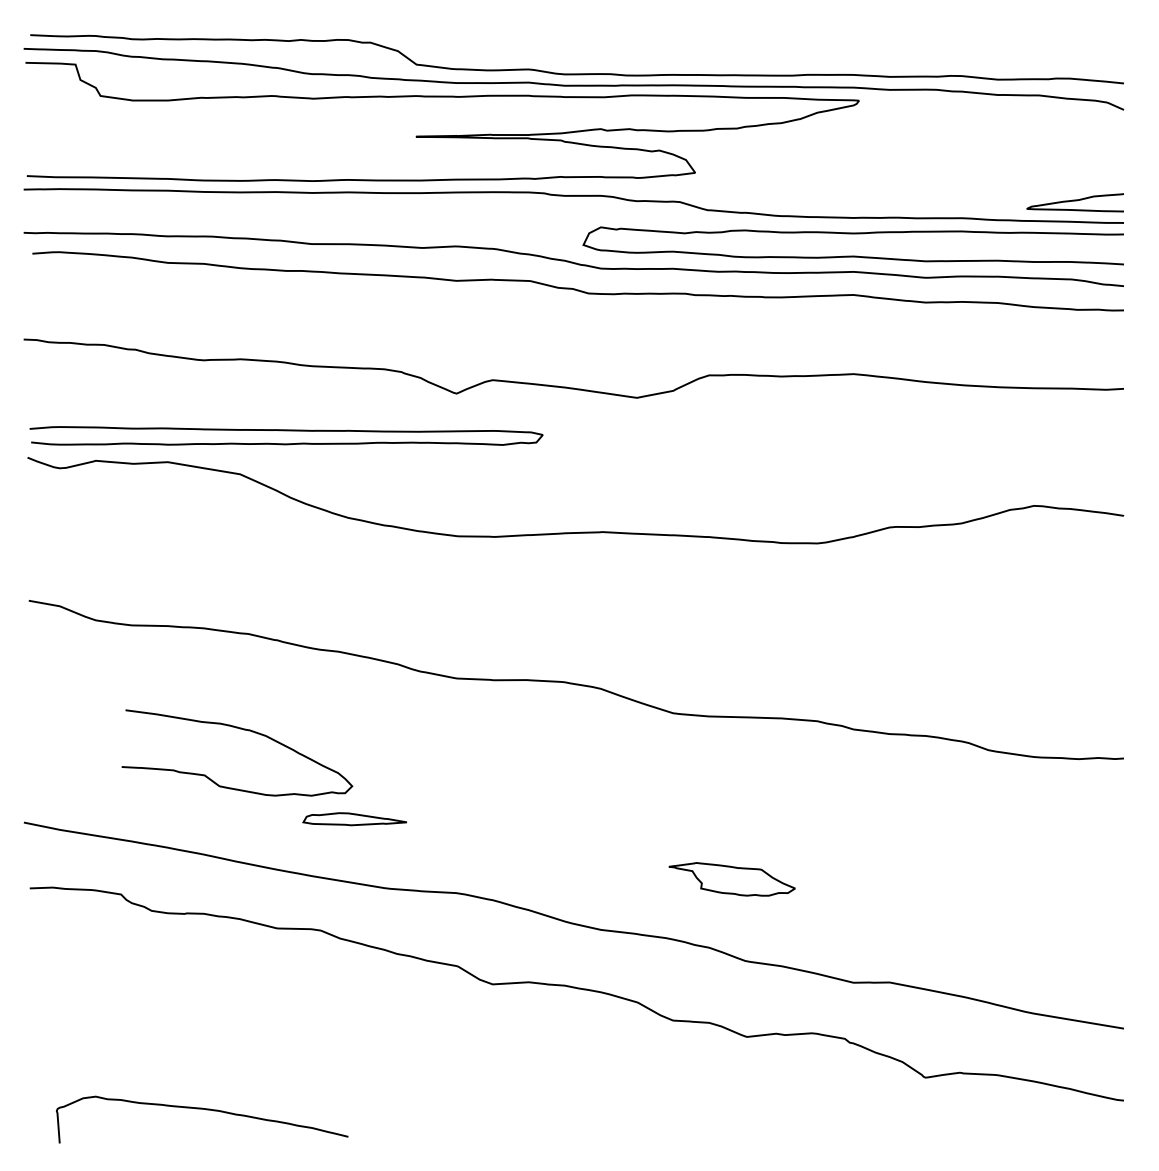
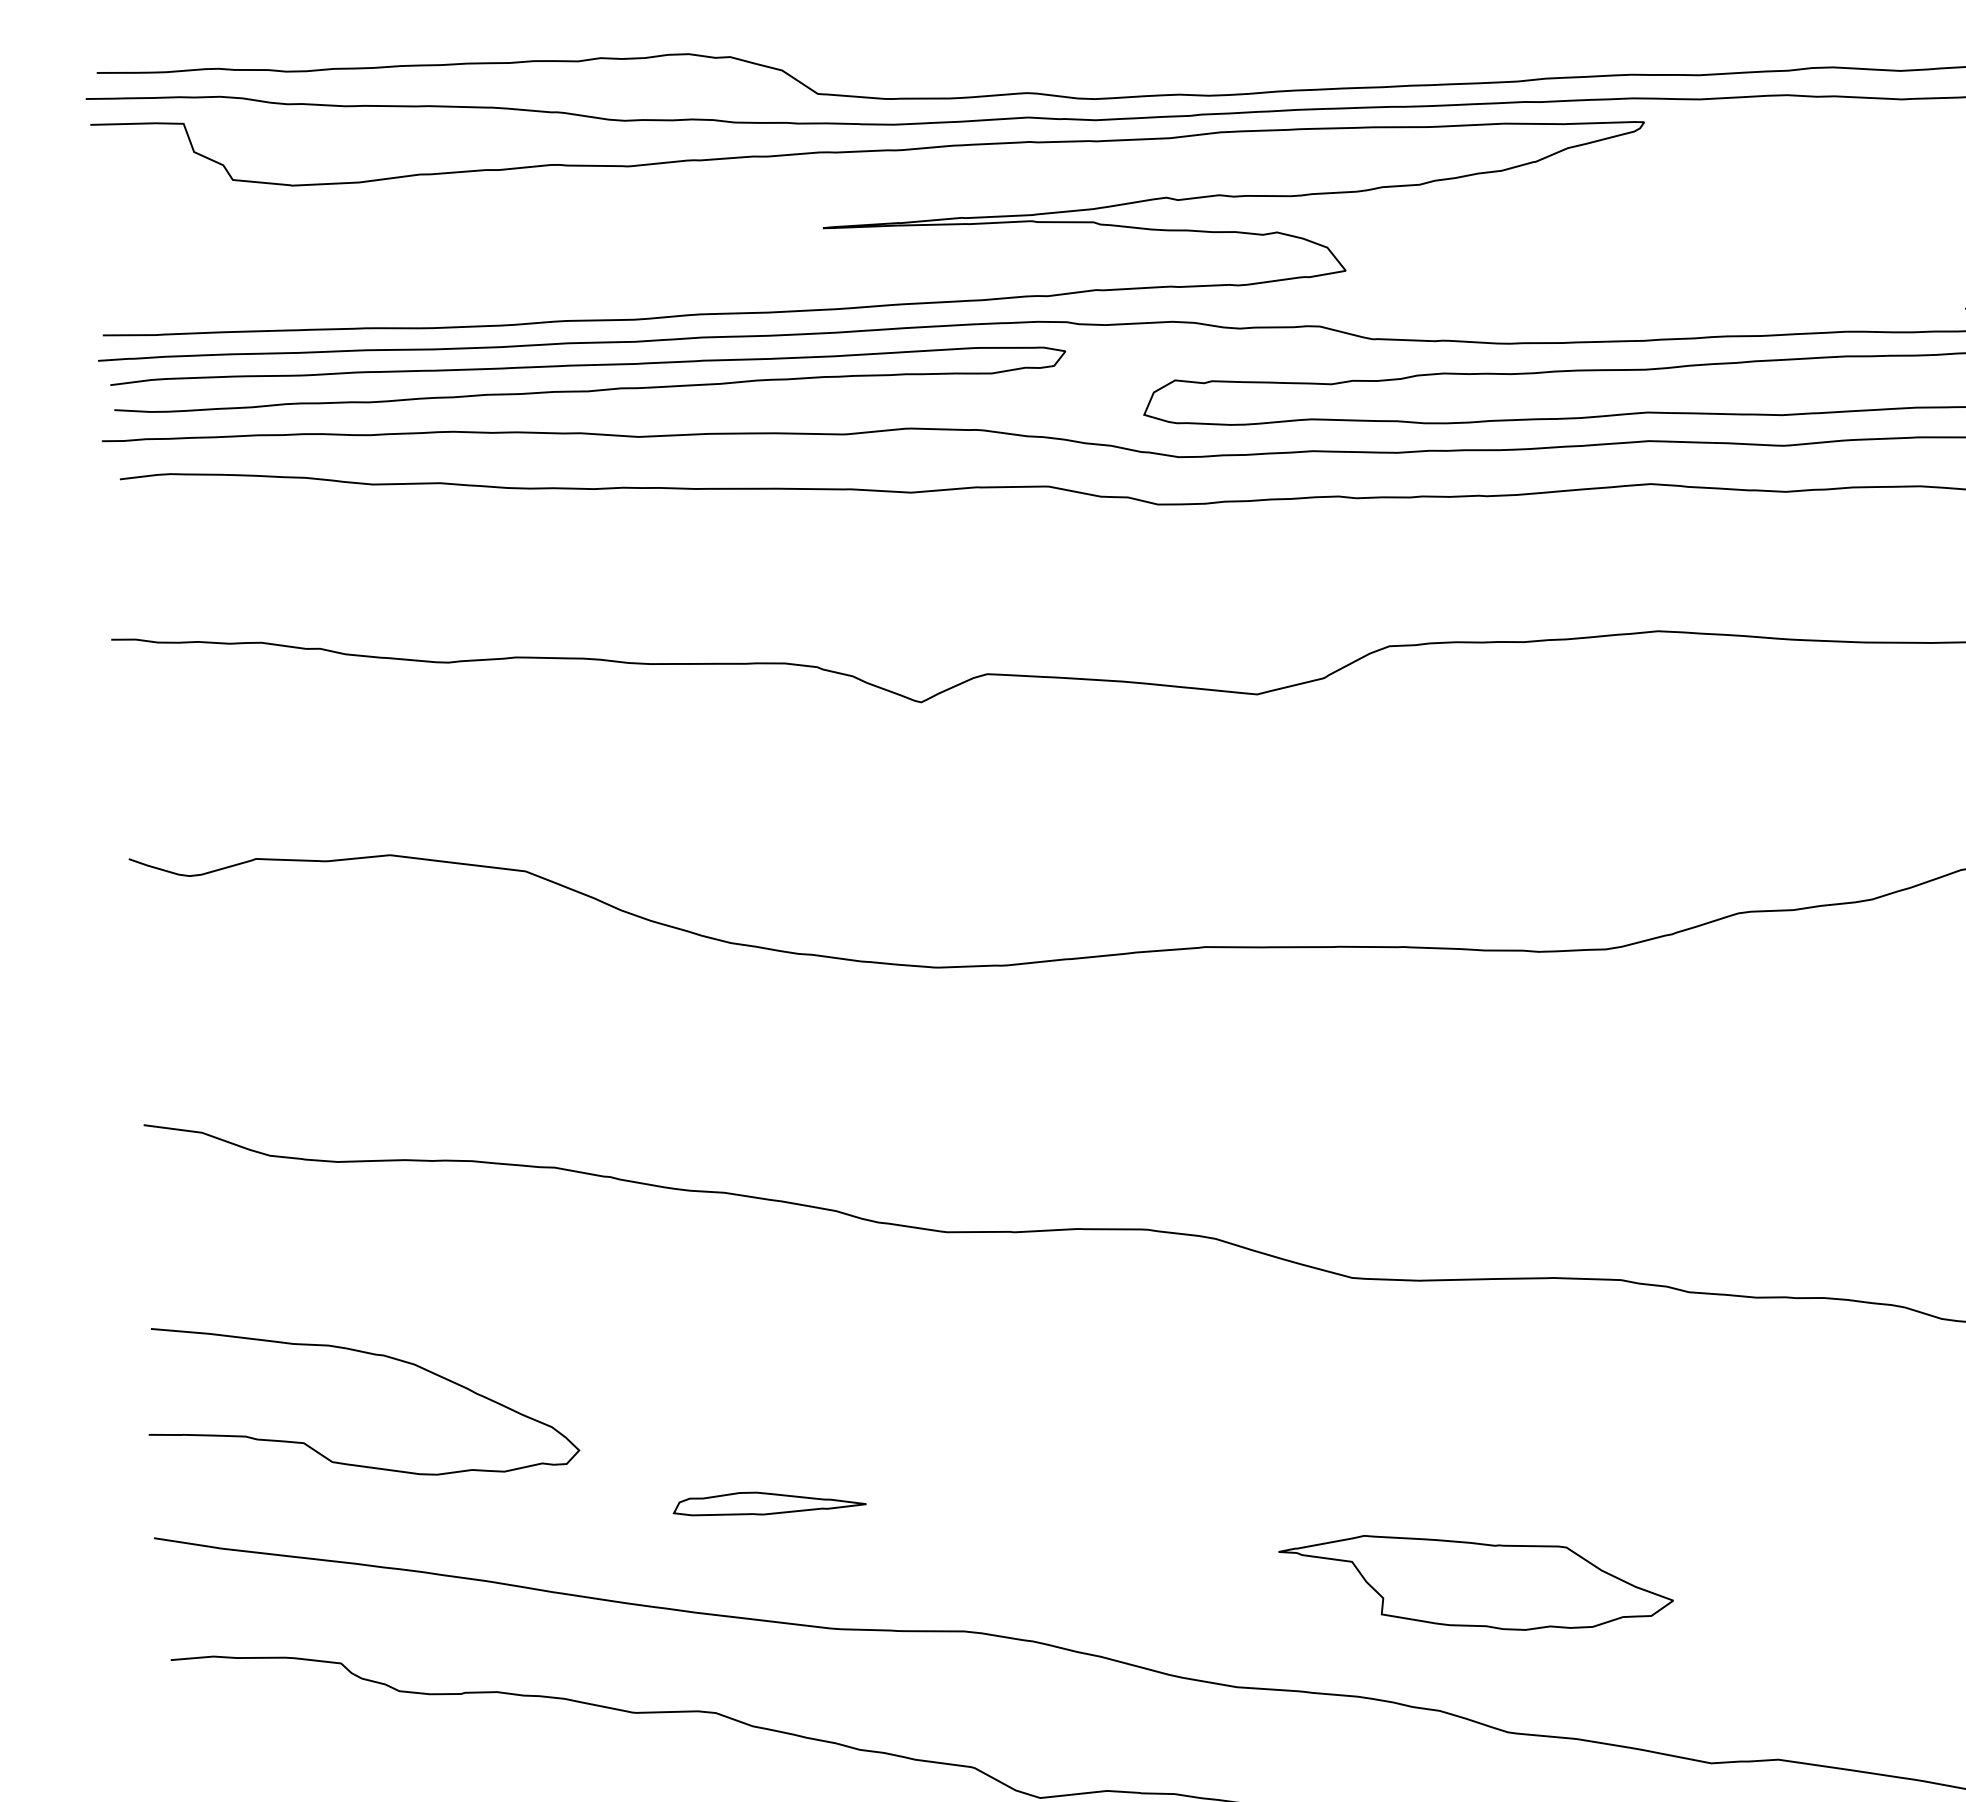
curve: (286, 431) -> (588, 367), moved
curve: (243, 730) -> (372, 1356), moved
part: (731, 879) -> (1475, 1581), size x1.67

